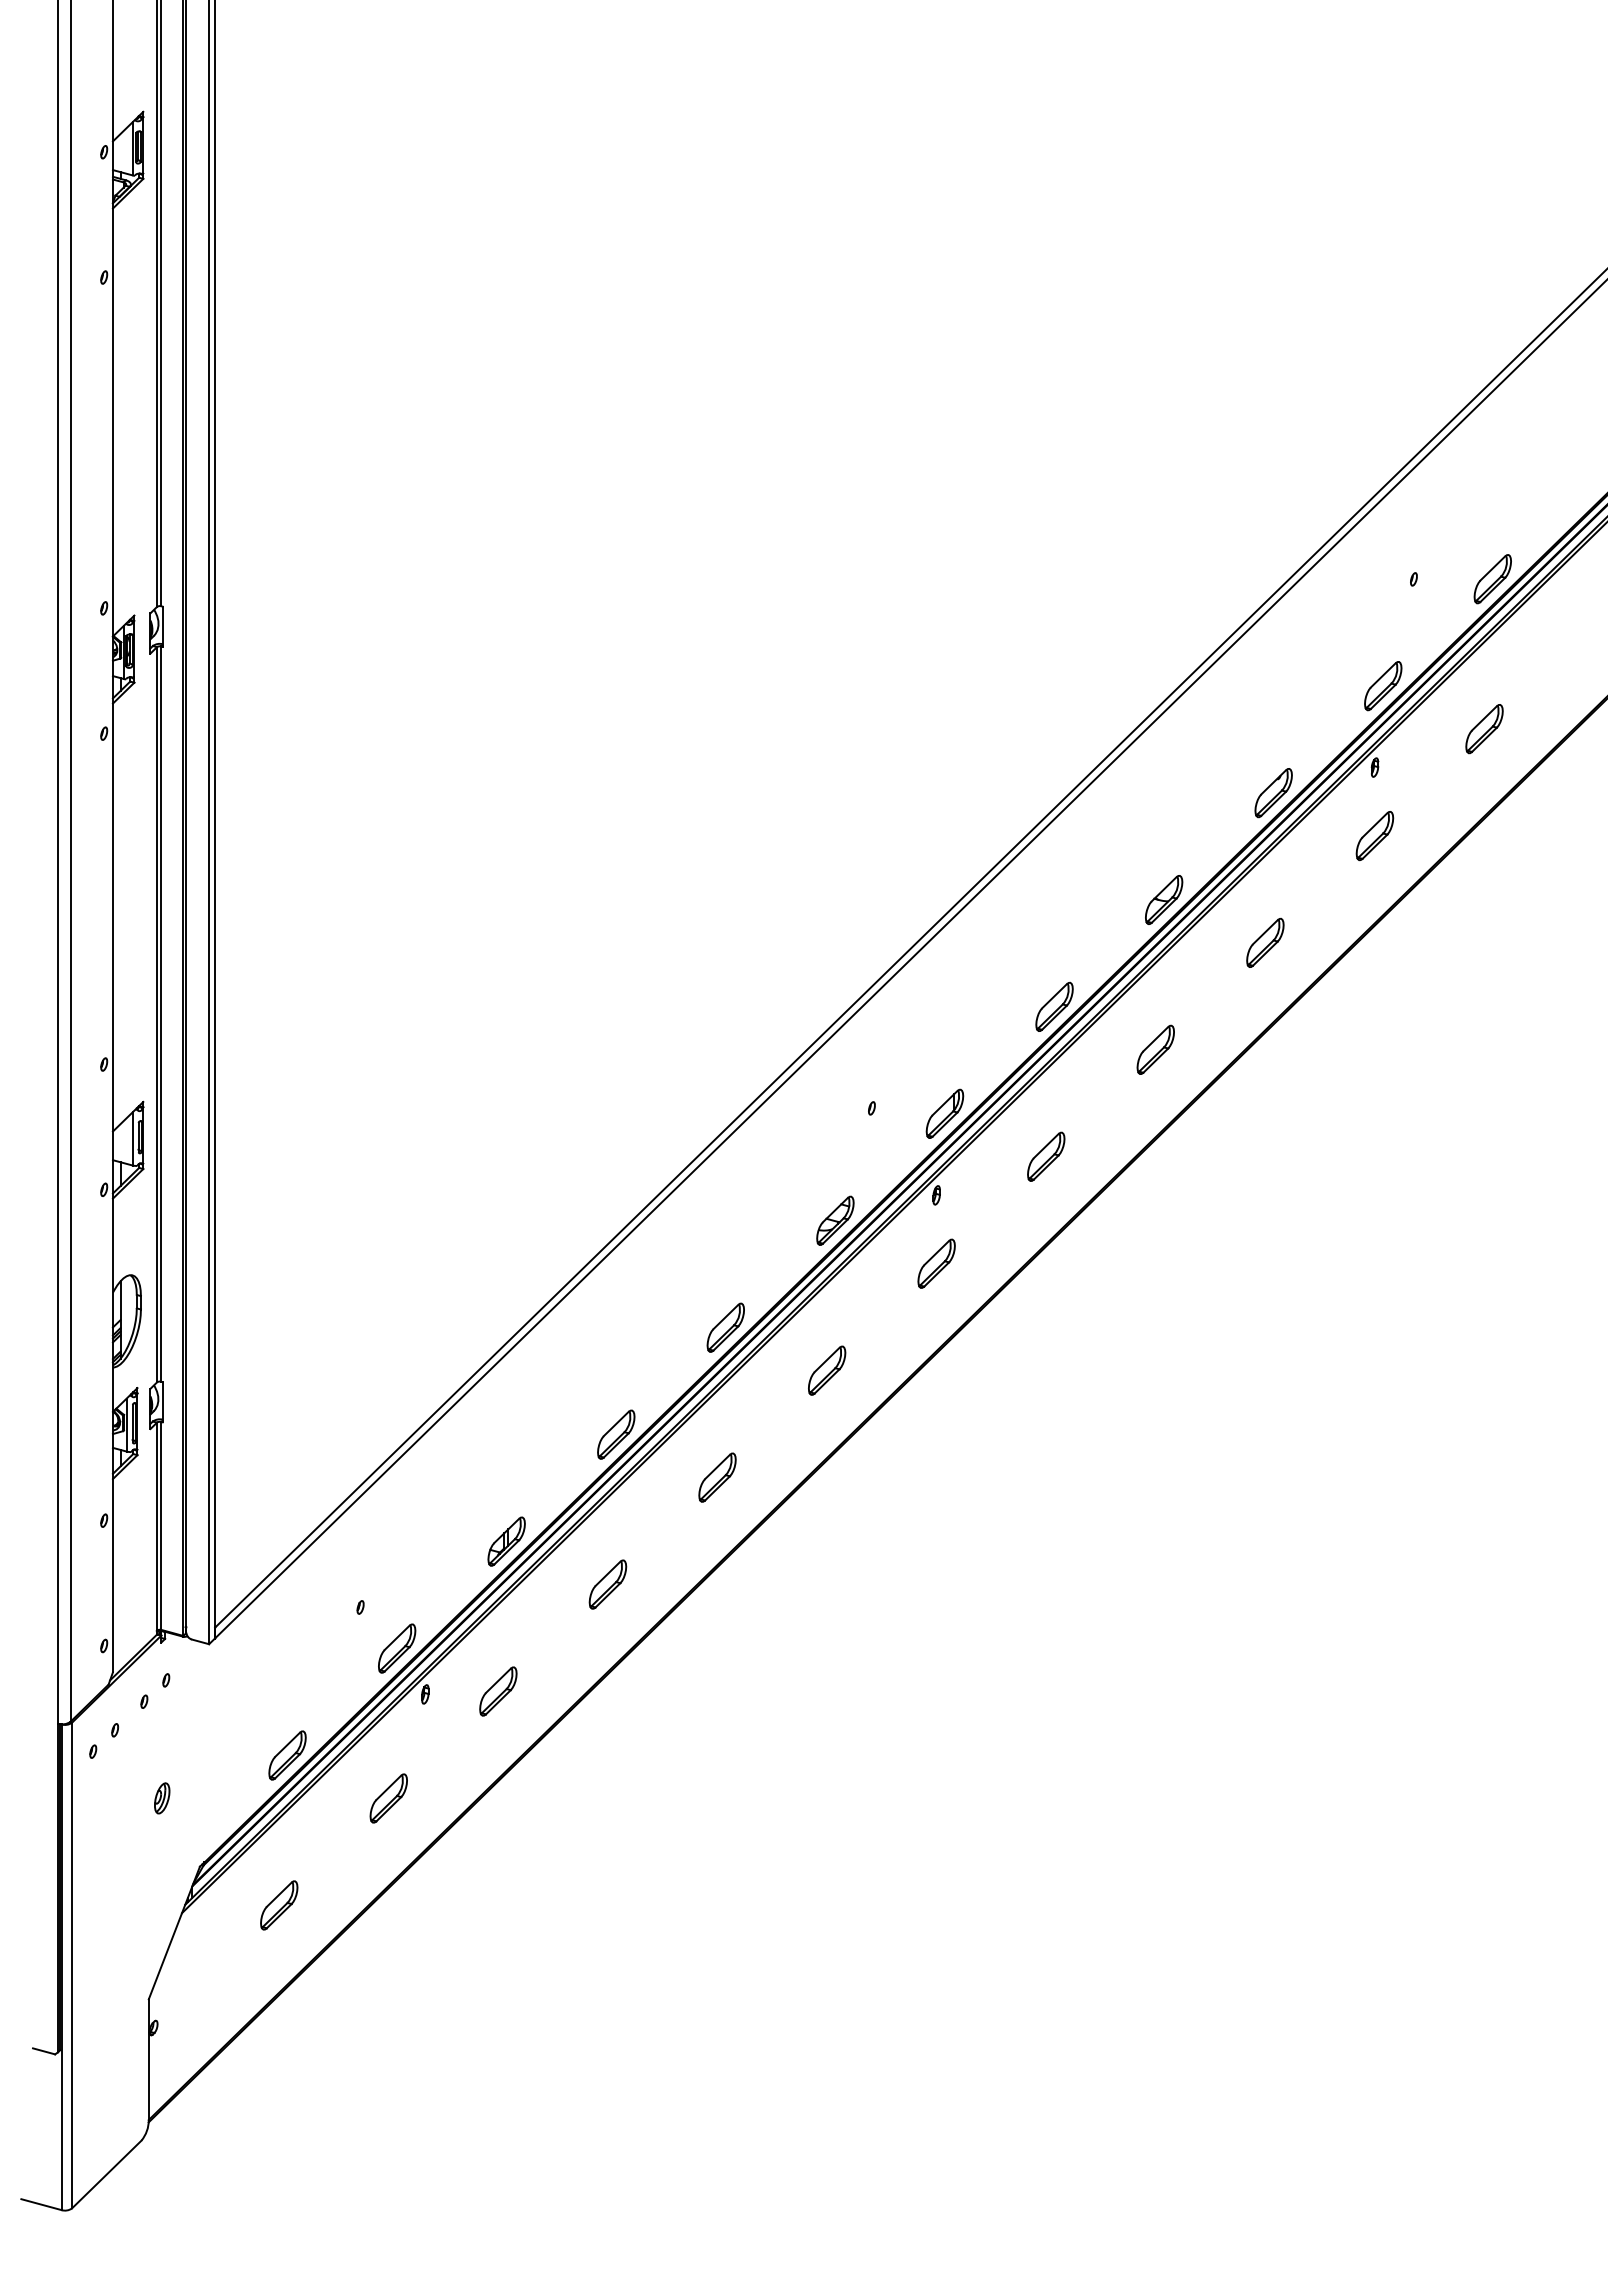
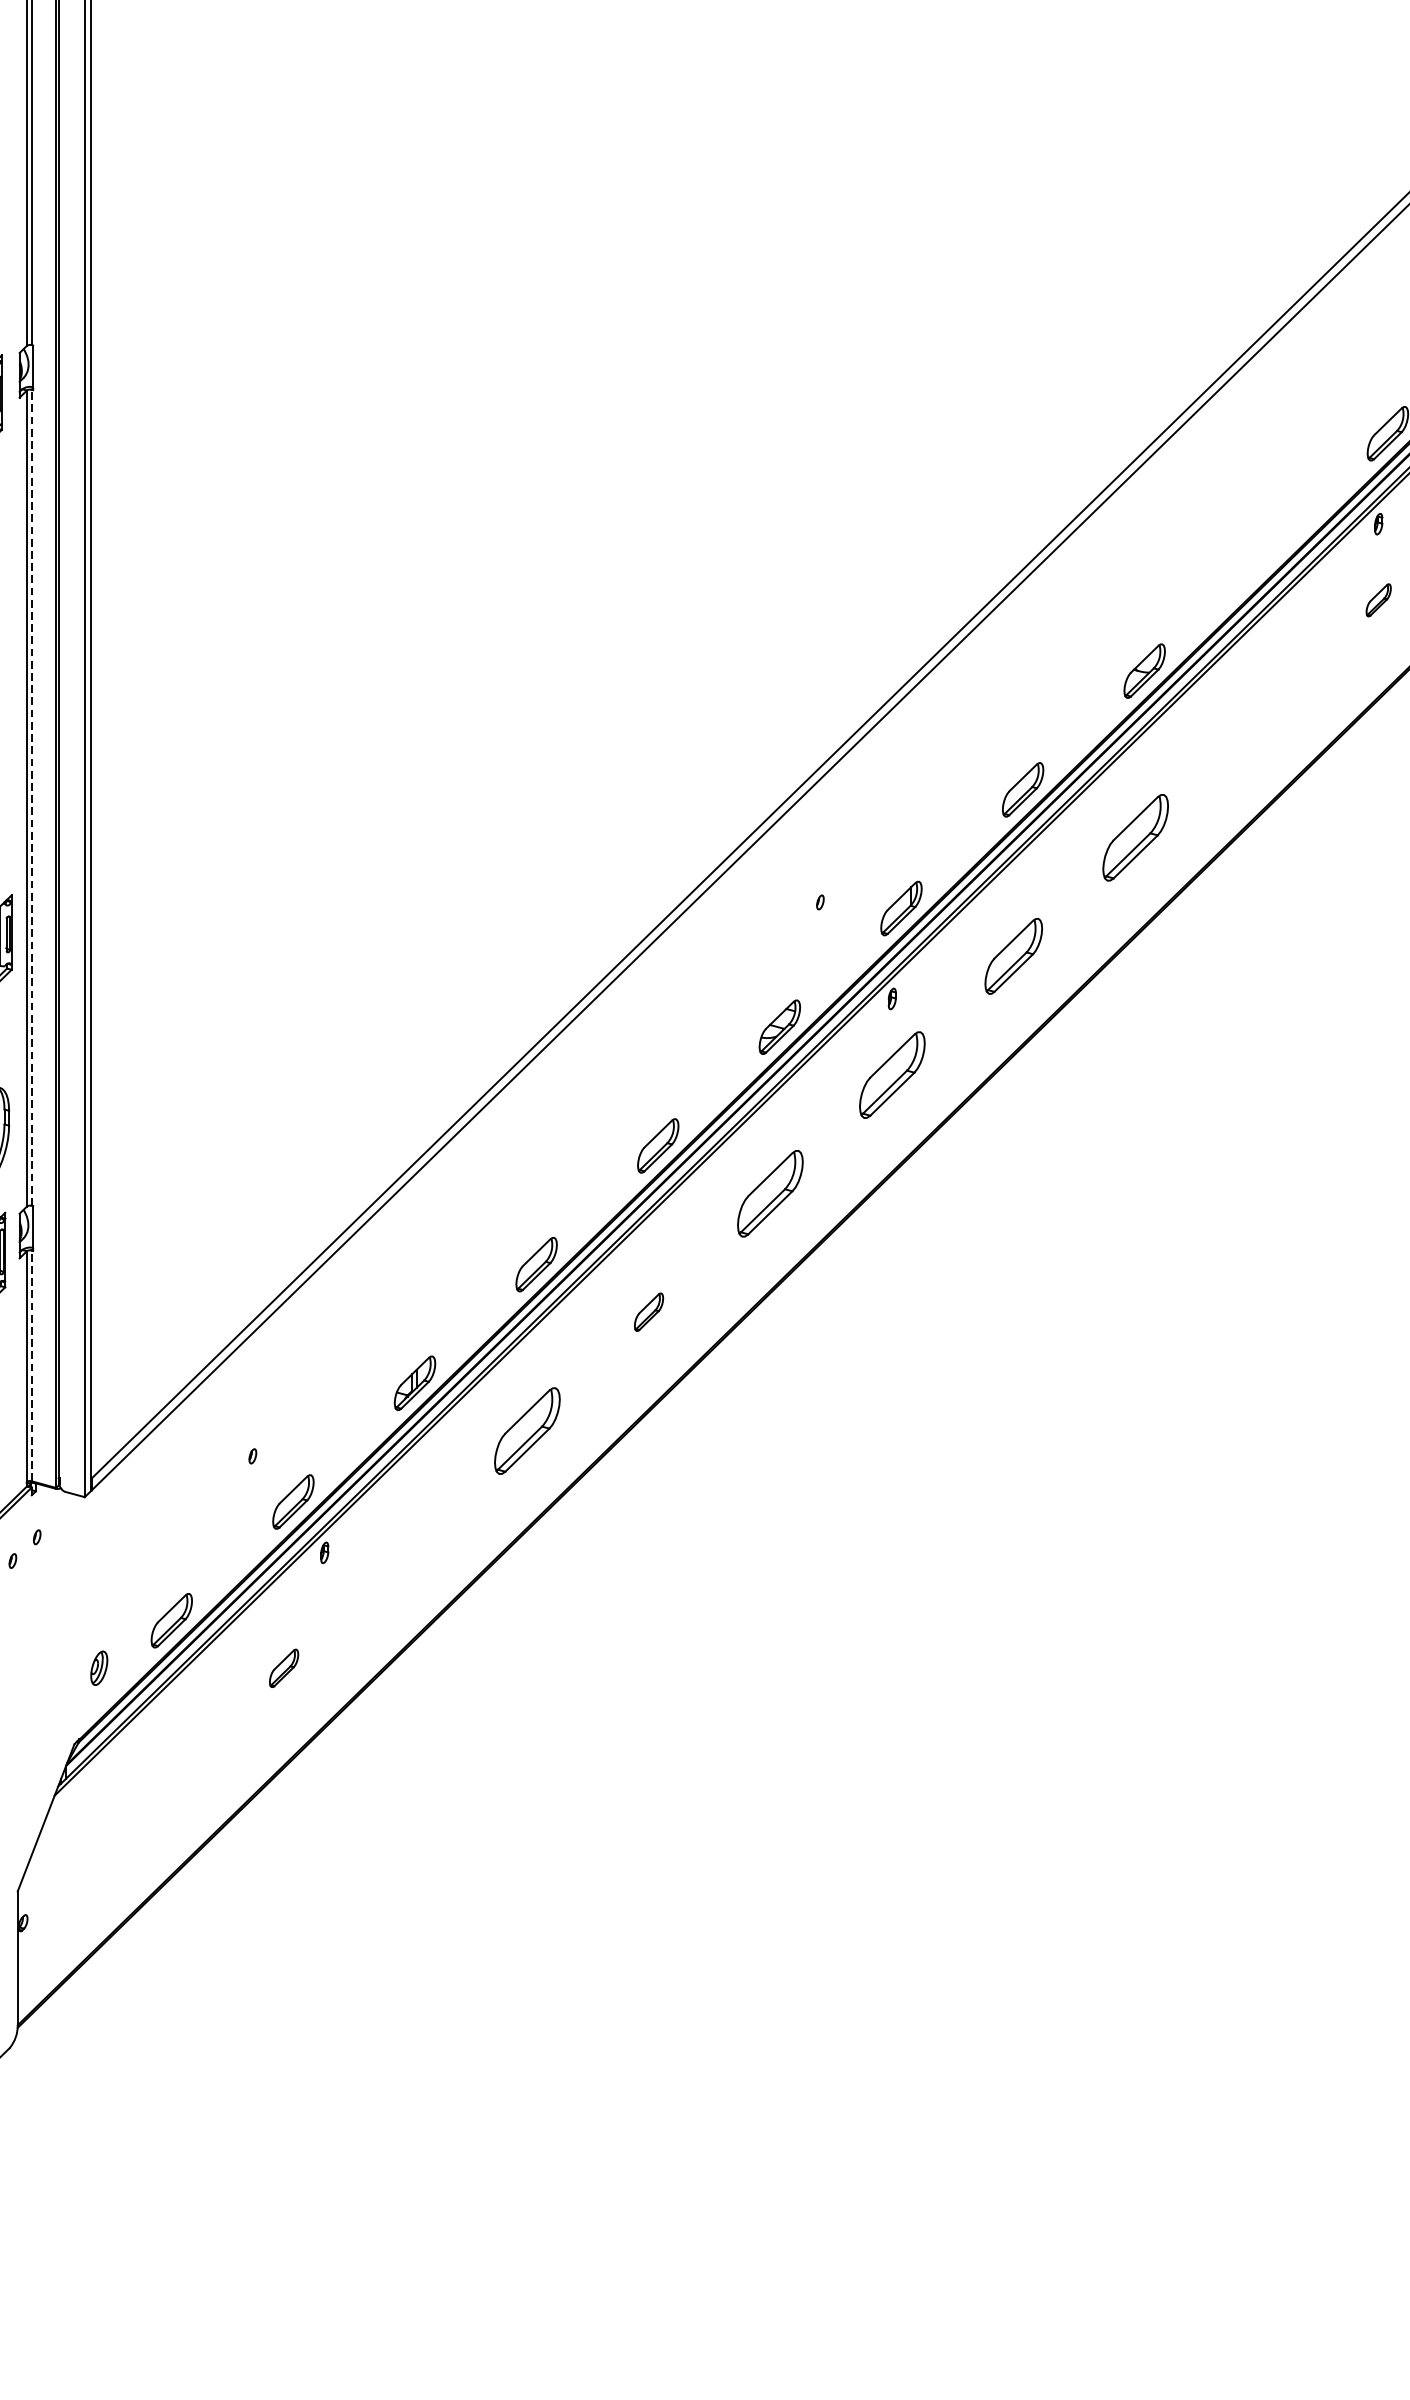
part: (1273, 793) -> (1266, 552), removed
part: (1374, 836) -> (1378, 600), size x0.6
part: (1265, 942) -> (1257, 718), removed
line: (161, 1014) -> (31, 798), solid -> dashed
part: (1155, 1049) -> (1135, 837), size x1.6
part: (1046, 1156) -> (1014, 955), size x1.4
part: (936, 1263) -> (892, 1074), size x1.6
part: (827, 1370) -> (771, 1193), size x1.6
part: (717, 1477) -> (649, 1312), size x0.7
line: (161, 1525) -> (31, 1365), solid -> dashed
part: (607, 1584) -> (526, 1430), size x1.6
part: (498, 1691) -> (405, 1549), removed
part: (162, 1798) -> (99, 1668), moved
part: (388, 1798) -> (283, 1668), size x0.7
part: (279, 1905) -> (162, 1787), removed

